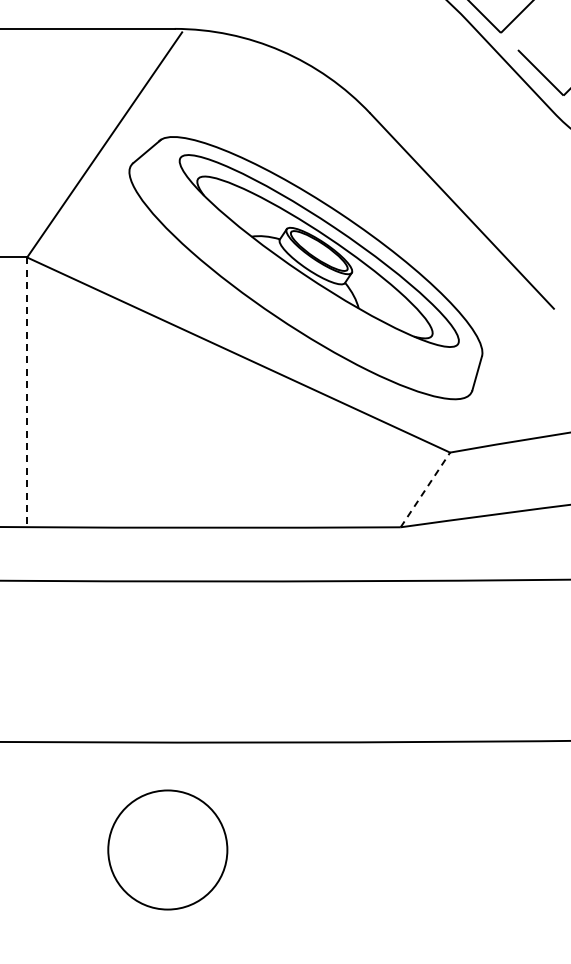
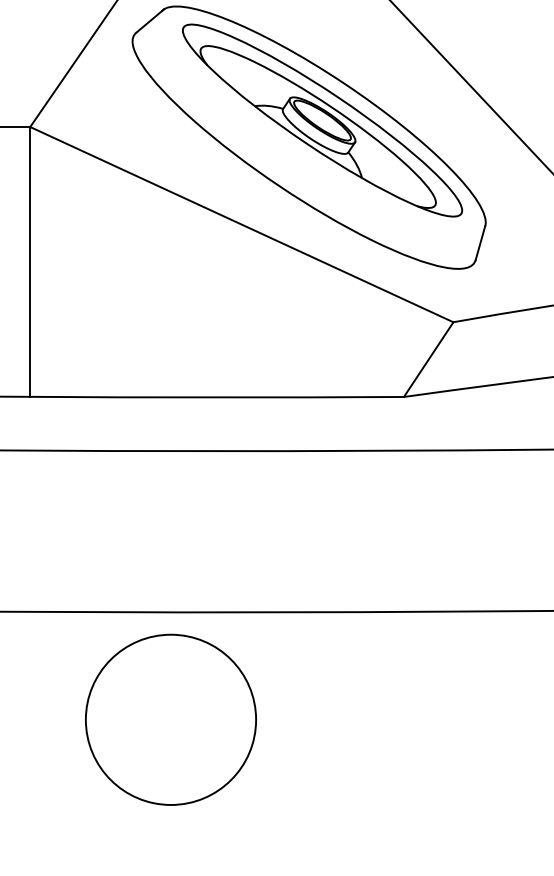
line: (27, 392) -> (30, 262), dashed -> solid
line: (425, 489) -> (428, 359), dashed -> solid
circle: (167, 849) -> (170, 719), size x1.43

